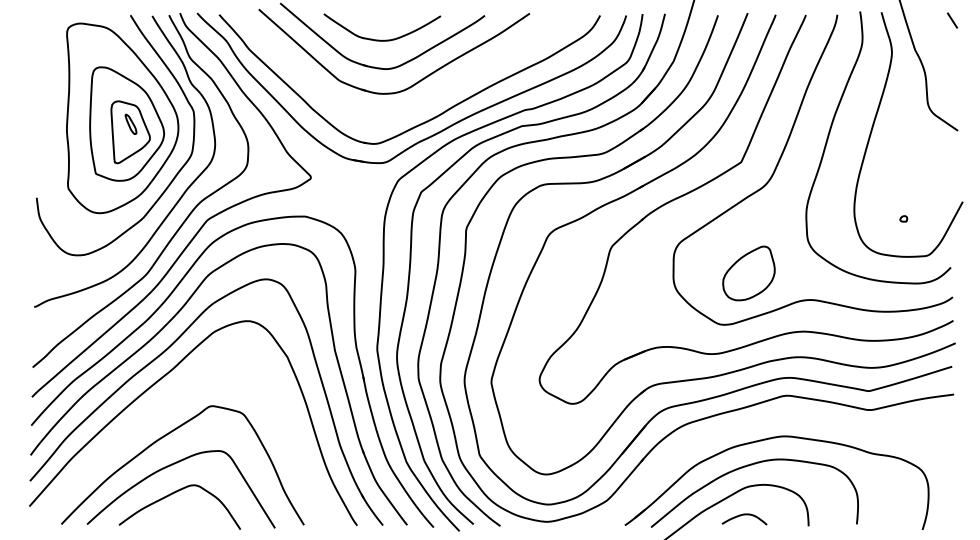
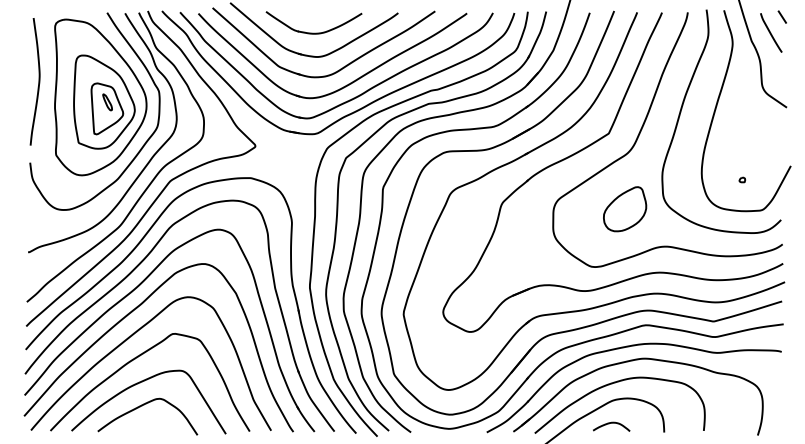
curve: (938, 39) -> (770, 32), added
curve: (46, 100) -> (38, 82), added
part: (424, 101) -> (348, 83), added
part: (748, 273) -> (624, 209), moved
curve: (159, 410) -> (131, 337), added
part: (760, 423) -> (624, 348), added

